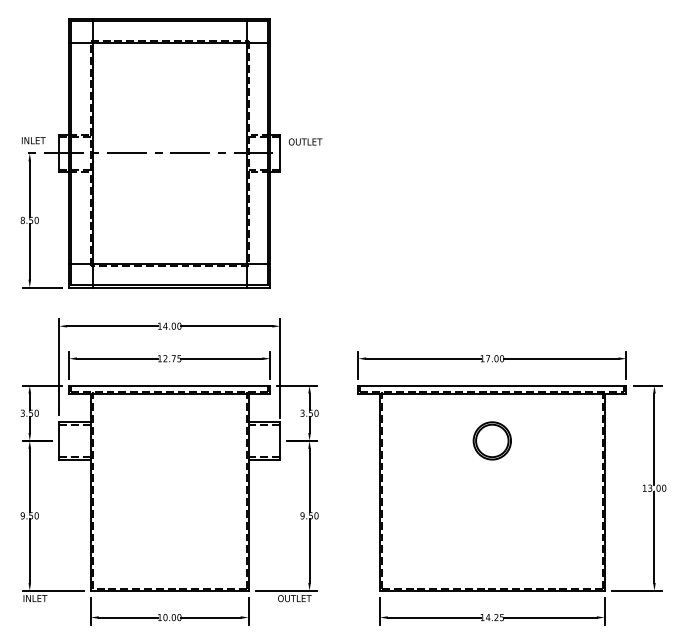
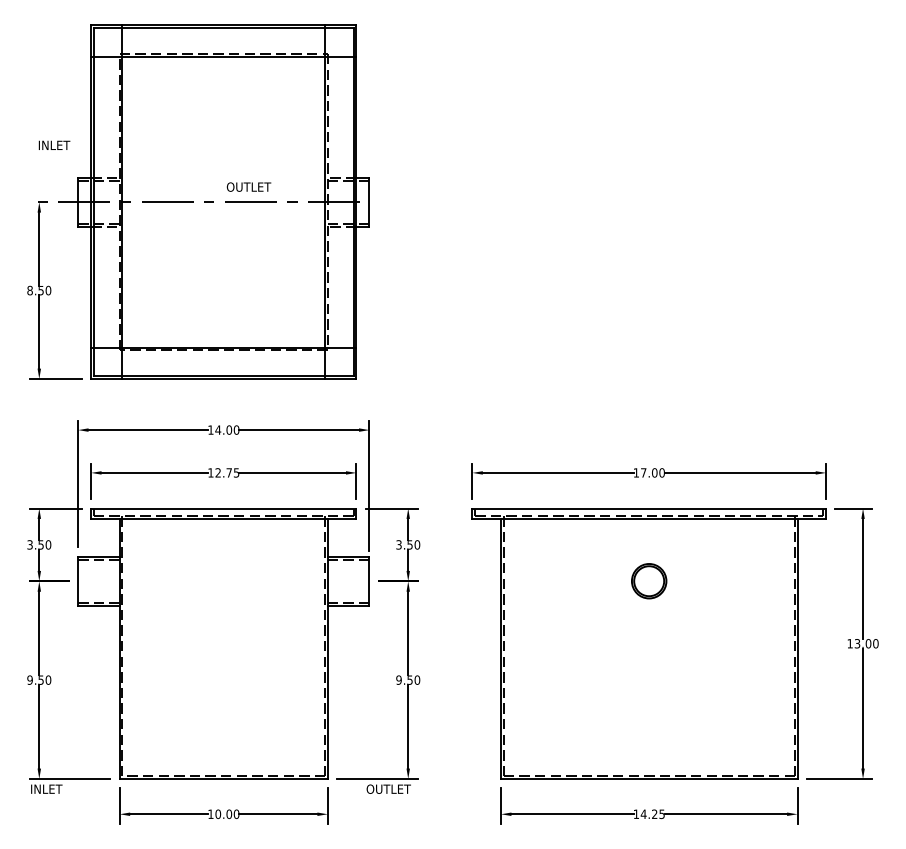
text: (33, 140) -> (54, 144), moved
text: (305, 141) -> (248, 186), moved
part: (491, 440) -> (648, 580), size x0.7

